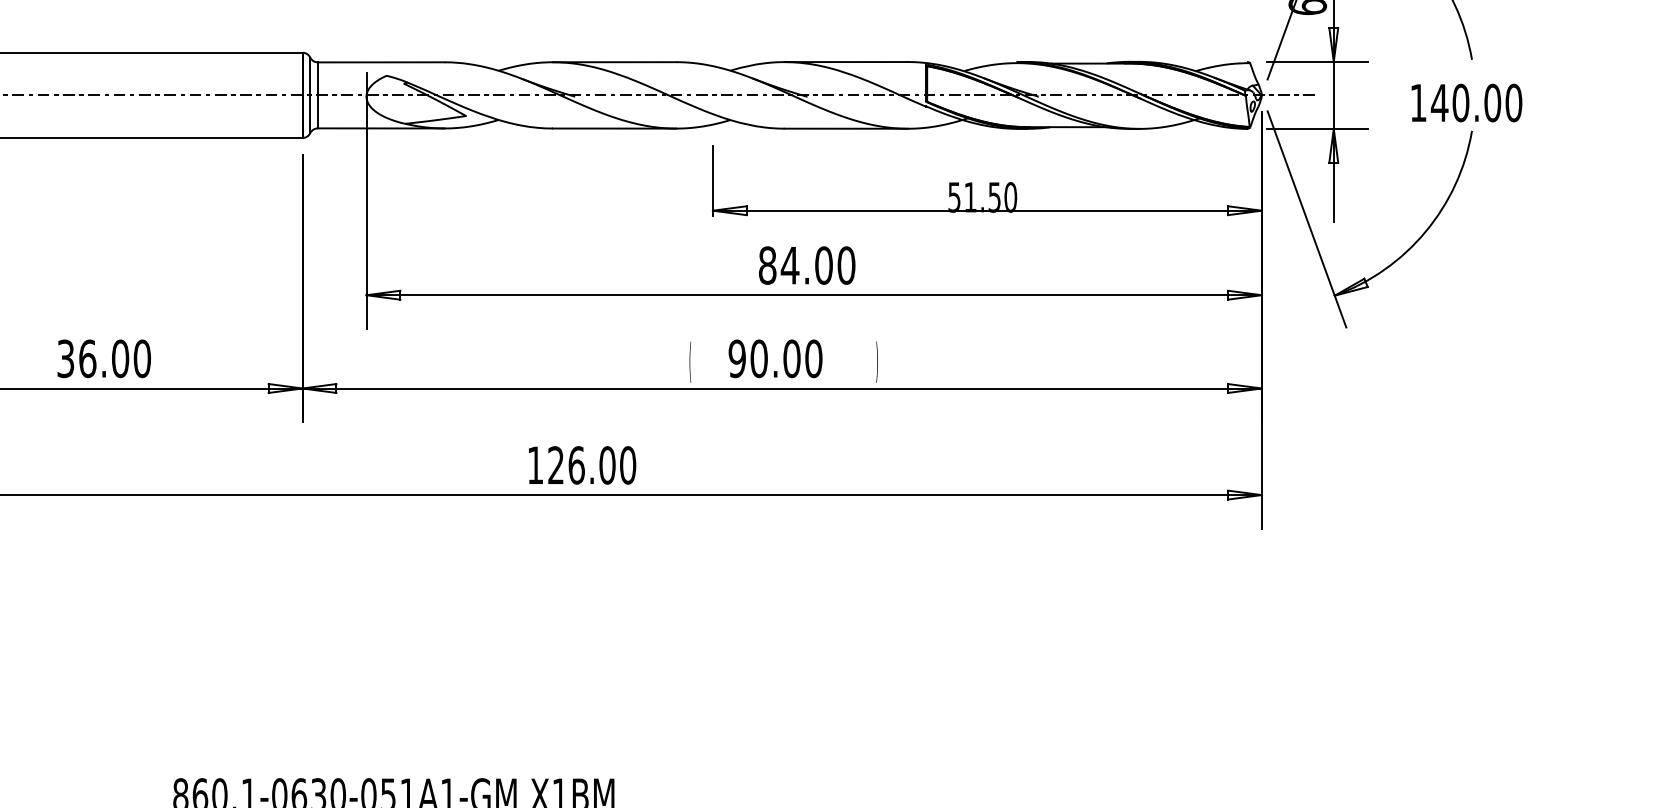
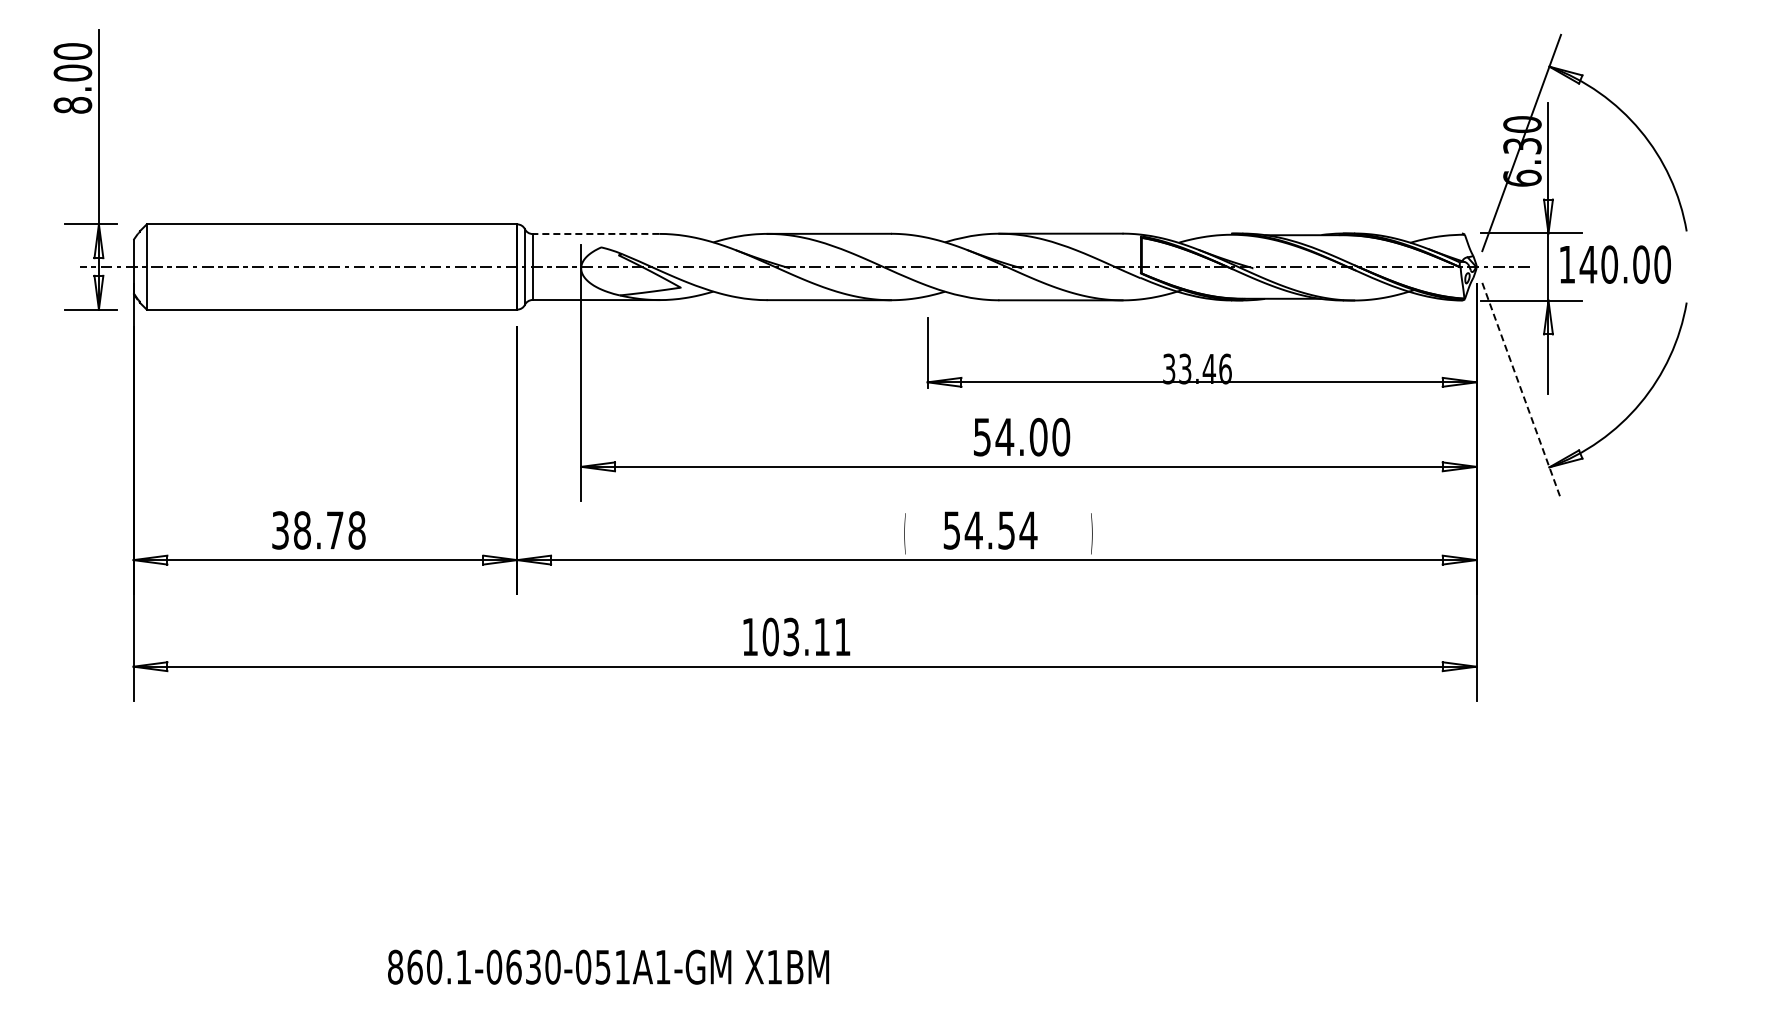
line: (380, 61) -> (595, 233), solid -> dashed
text: (1466, 102) -> (1615, 264), moved
text: (982, 196) -> (1197, 368), 51.50 -> 33.46
line: (1306, 219) -> (1521, 391), solid -> dashed
text: (767, 264) -> (982, 436), 84.00 -> 54.00
text: (114, 358) -> (329, 530), 36.00 -> 38.78
text: (775, 358) -> (990, 530), 90.00 -> 54.54
text: (591, 464) -> (806, 636), 126.00 -> 103.11

